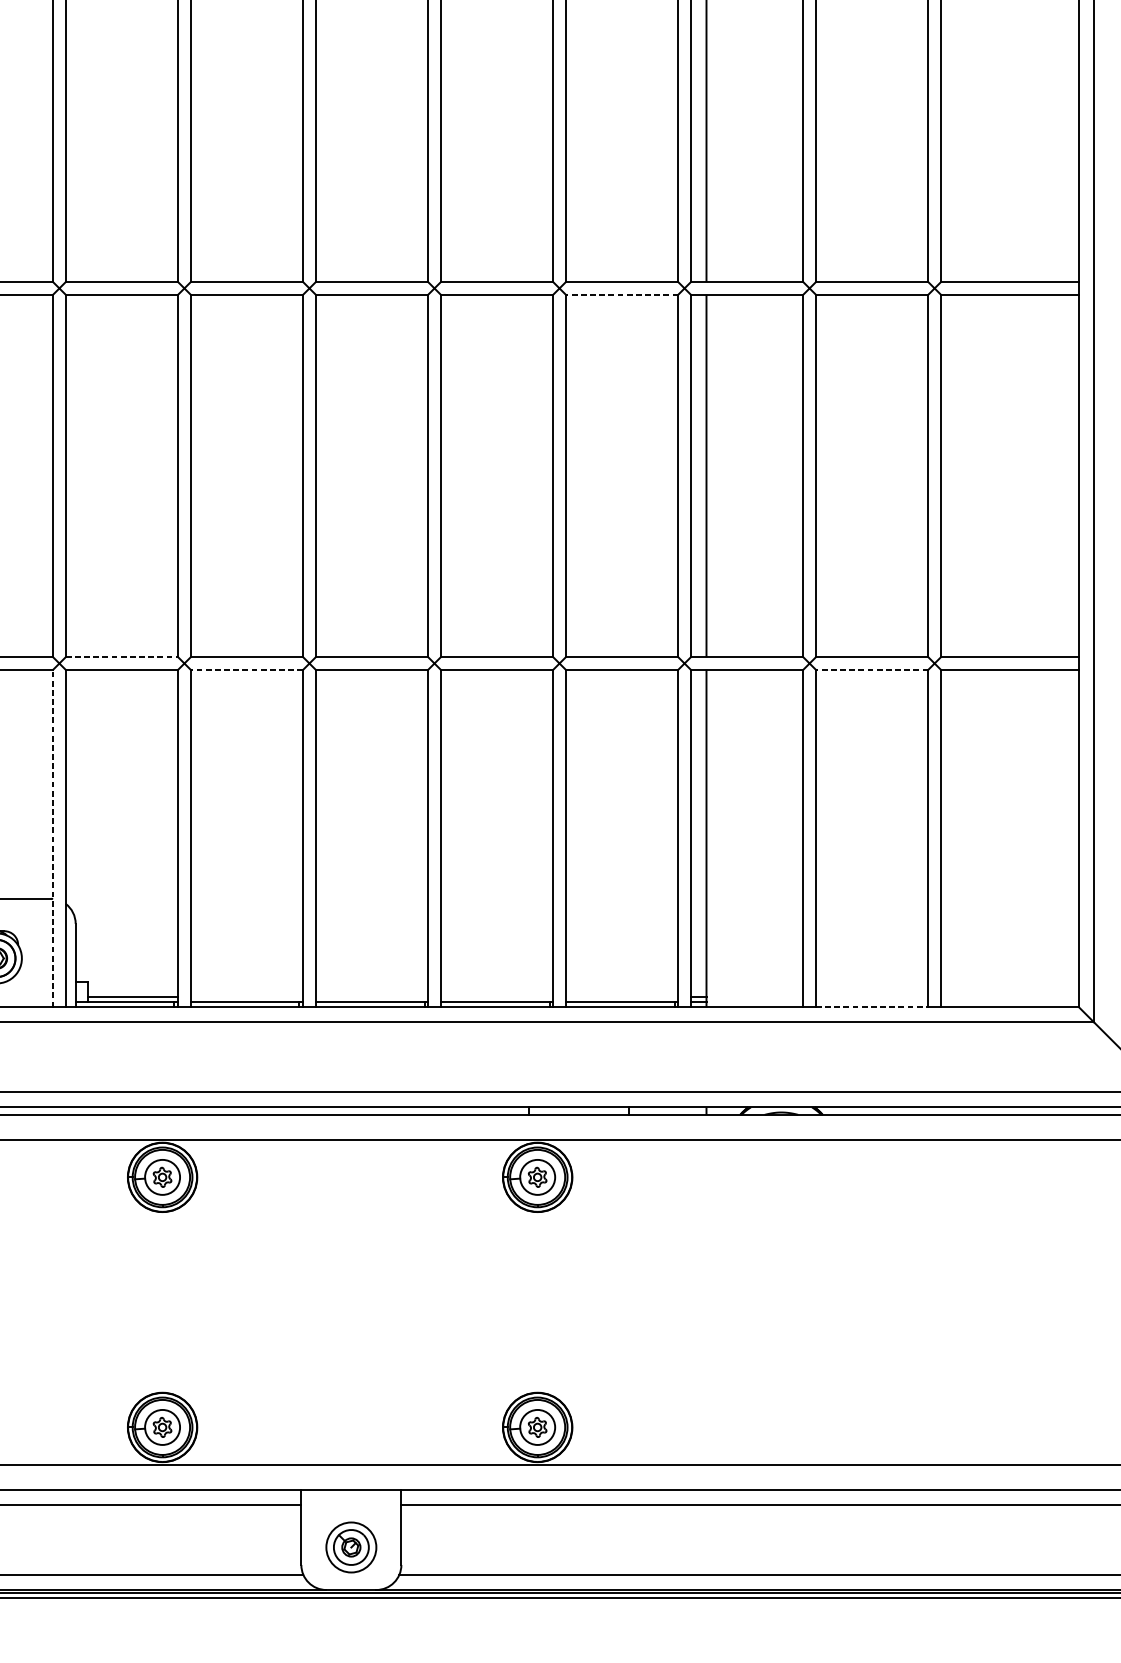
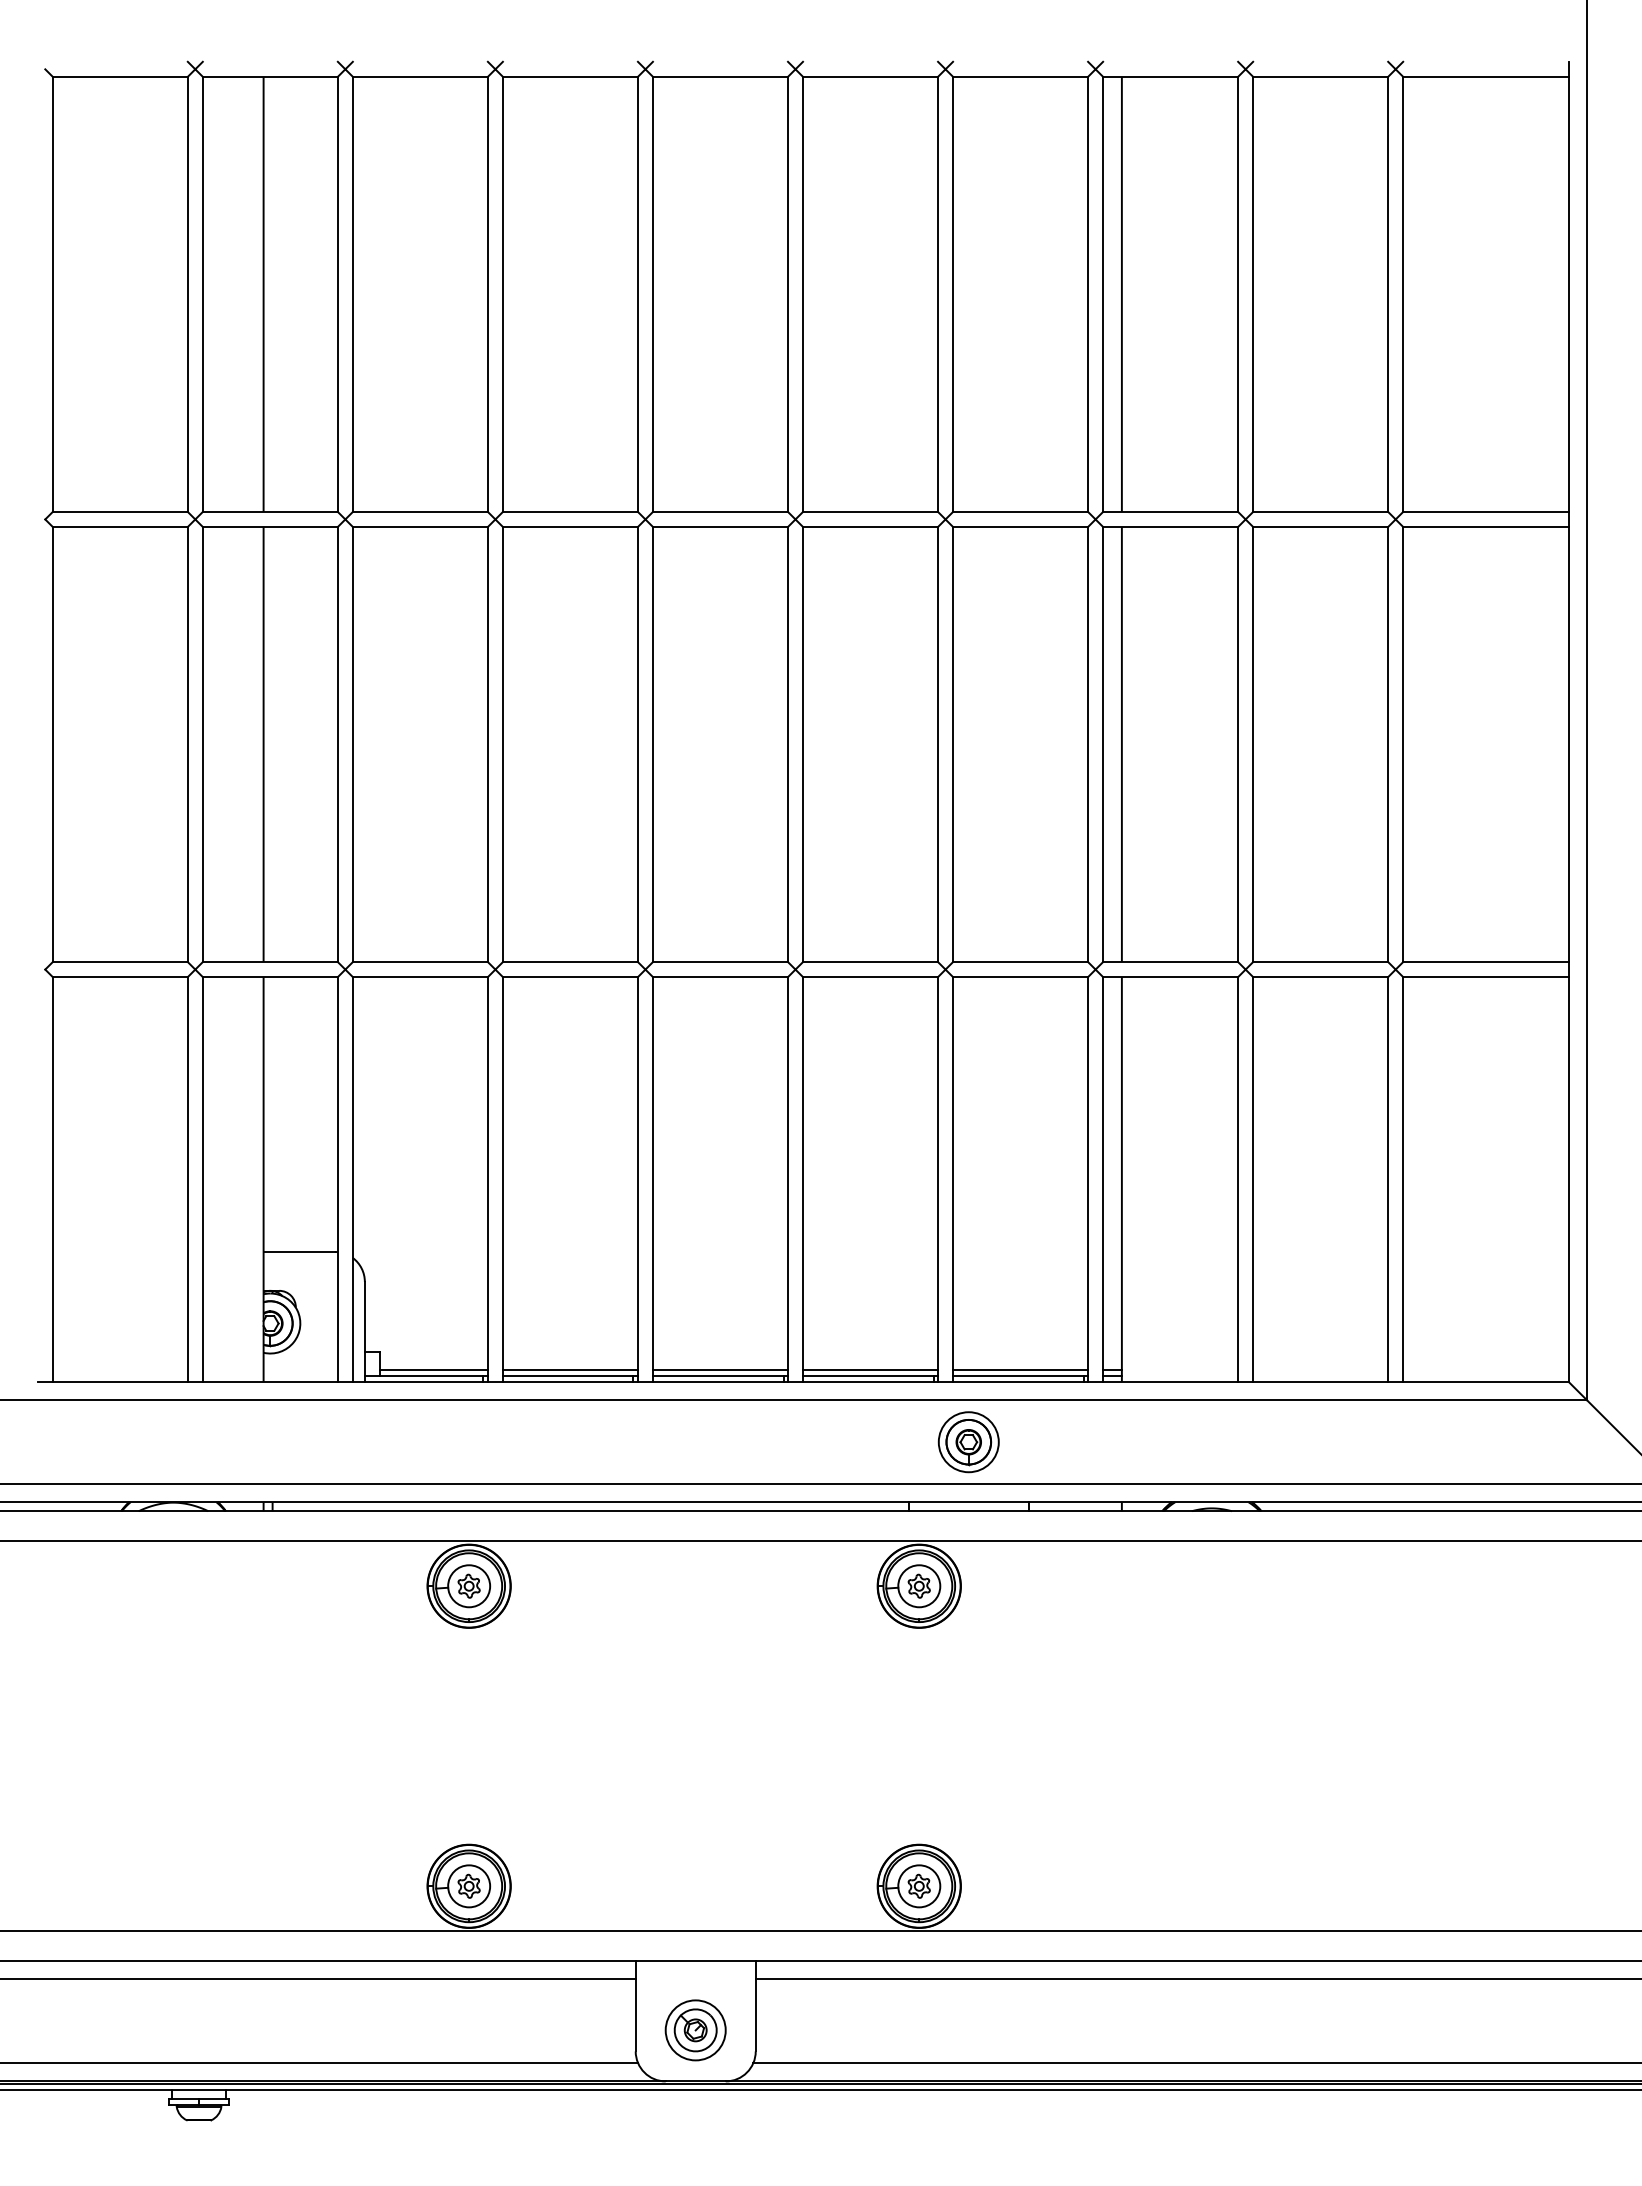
line: (622, 294) -> (1020, 526), dashed -> solid
line: (122, 657) -> (420, 962), dashed -> solid
line: (247, 670) -> (570, 977), dashed -> solid
line: (872, 670) -> (1320, 977), dashed -> solid
line: (52, 838) -> (337, 1179), dashed -> solid
line: (246, 997) -> (569, 1370), added
line: (372, 997) -> (720, 1370), added
line: (497, 997) -> (870, 1370), added
line: (622, 997) -> (1020, 1370), added
line: (872, 1007) -> (1320, 1382), dashed -> solid
part: (578, 1057) -> (968, 1442), added

